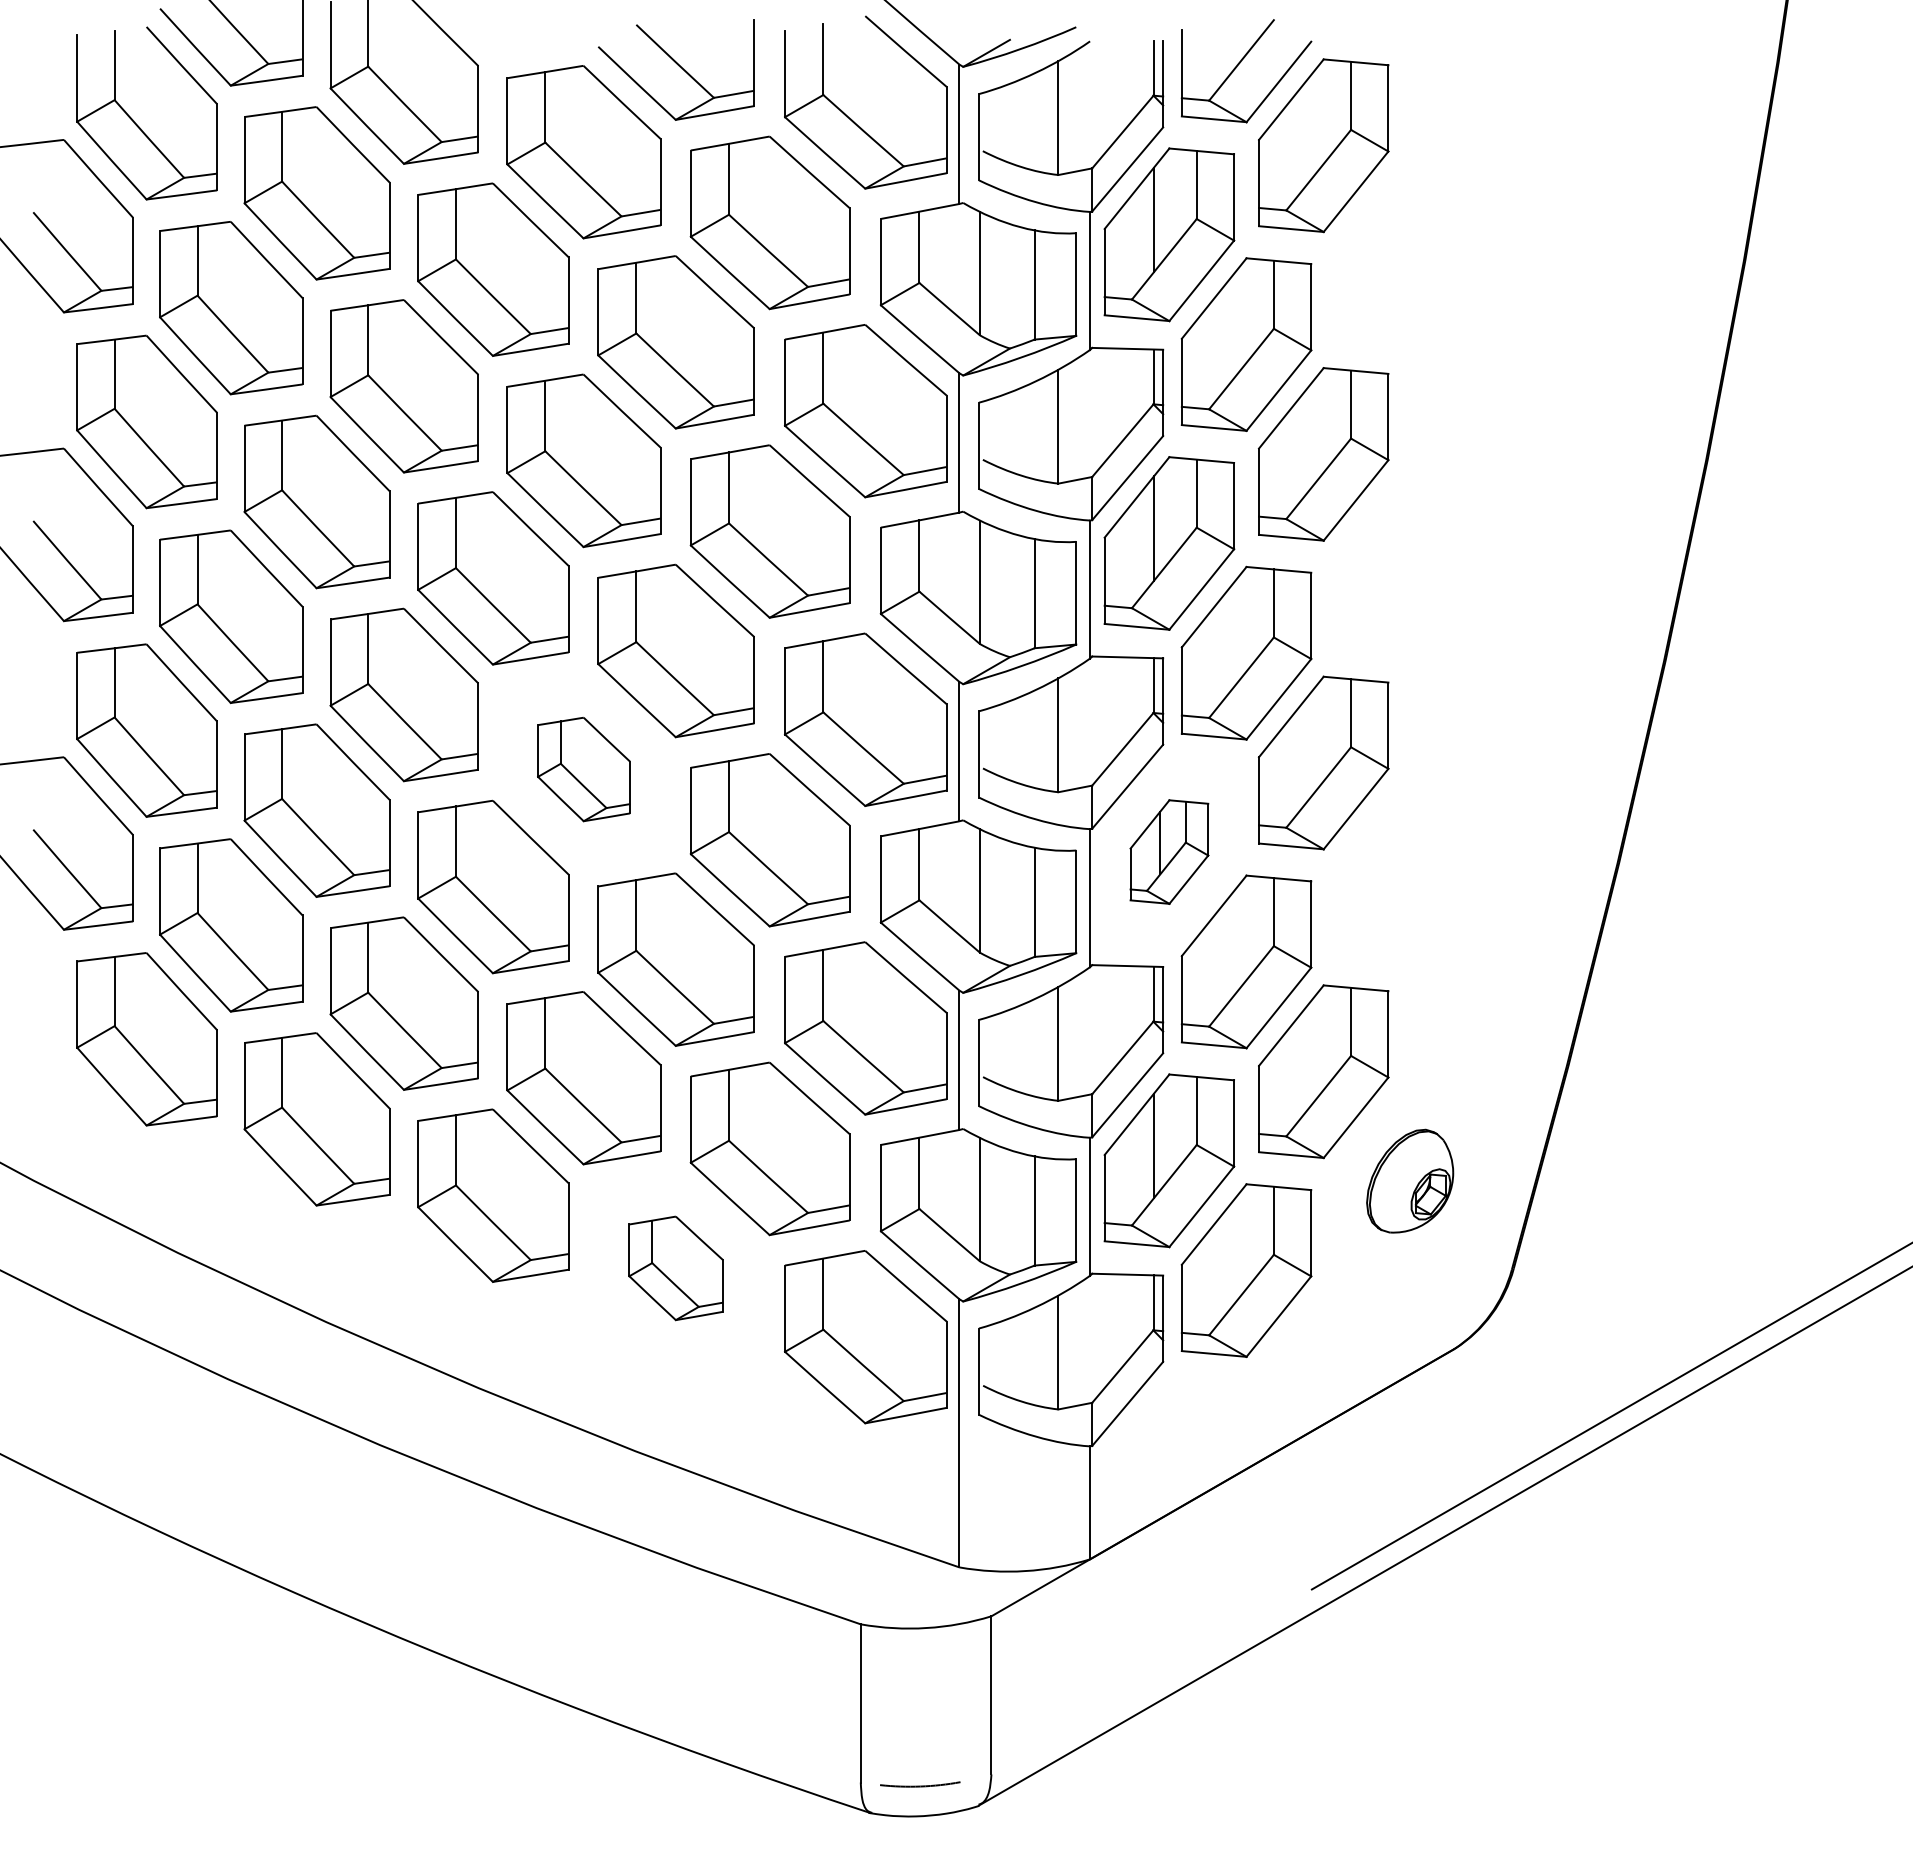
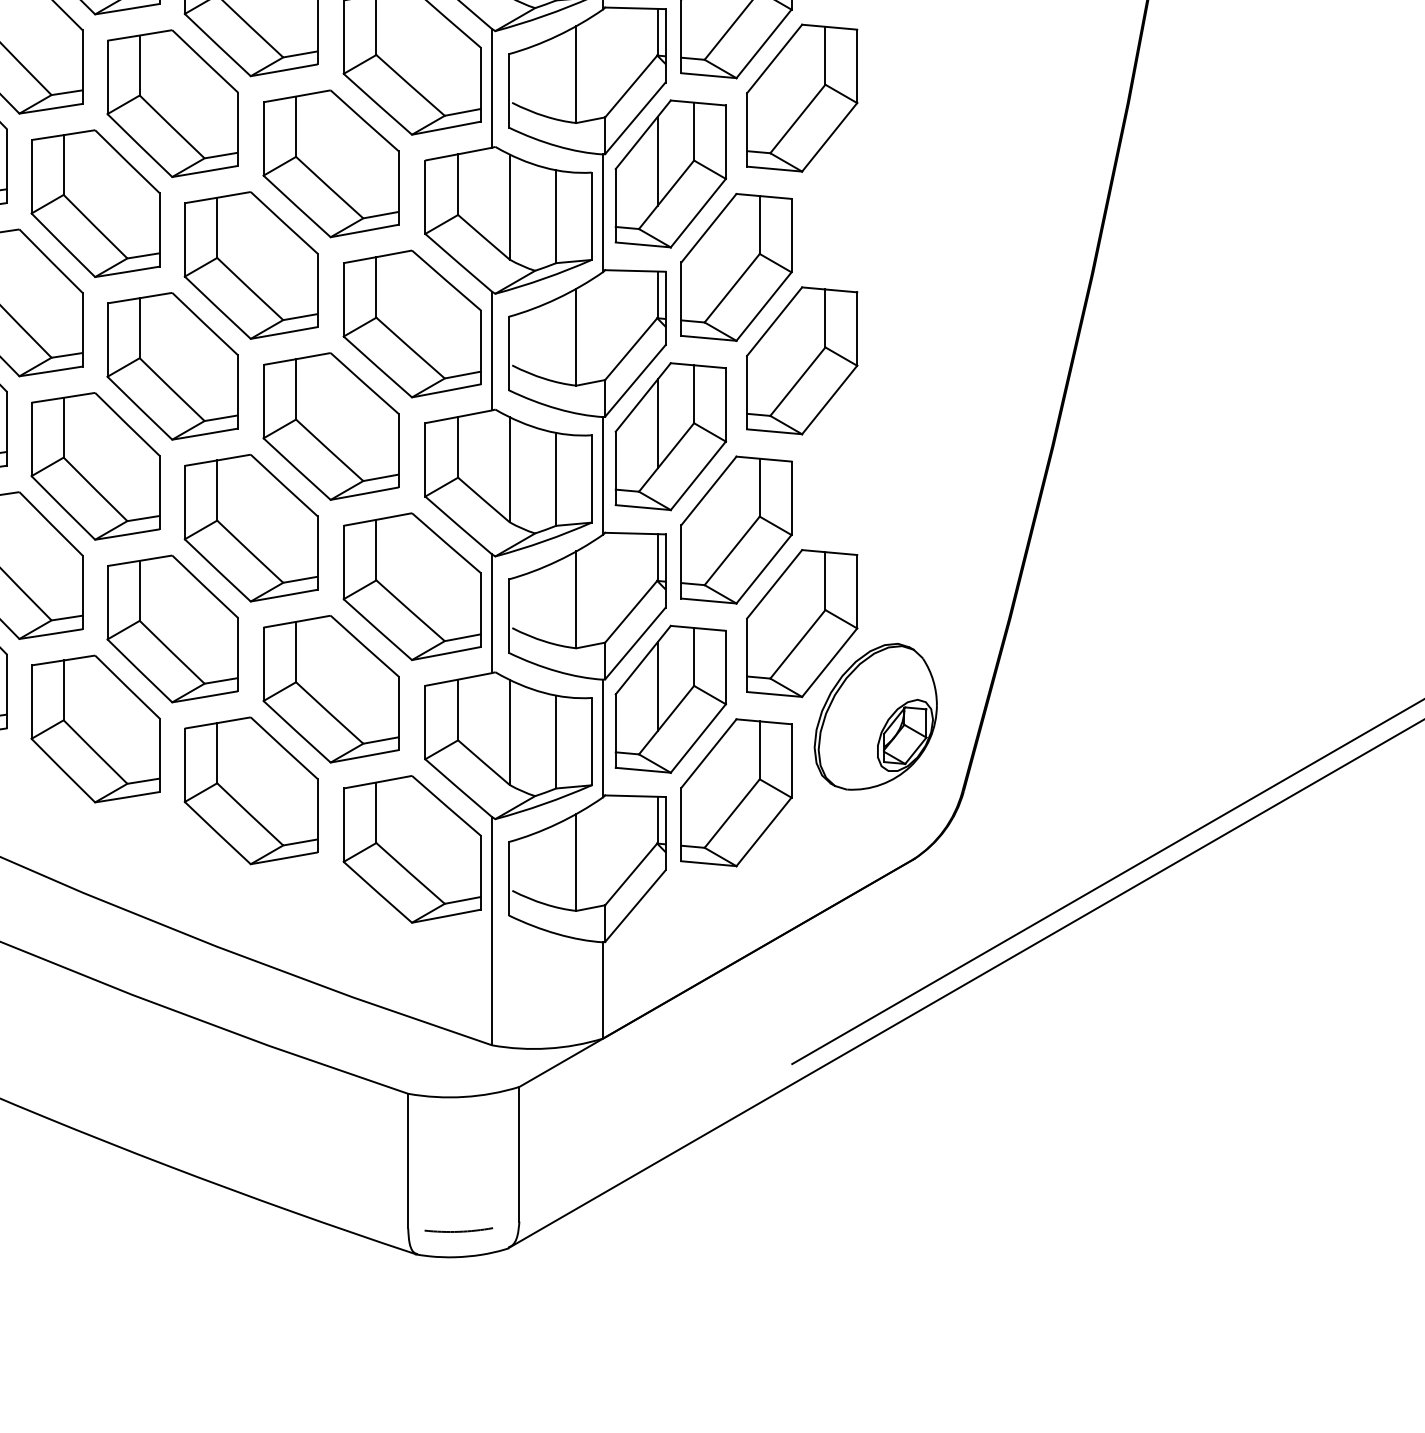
part: (583, 769) -> (172, 366), size x1.67
part: (1169, 851) -> (670, 436), size x1.67
part: (1409, 1180) -> (875, 716), size x1.67
part: (675, 1268) -> (250, 790), size x1.67

